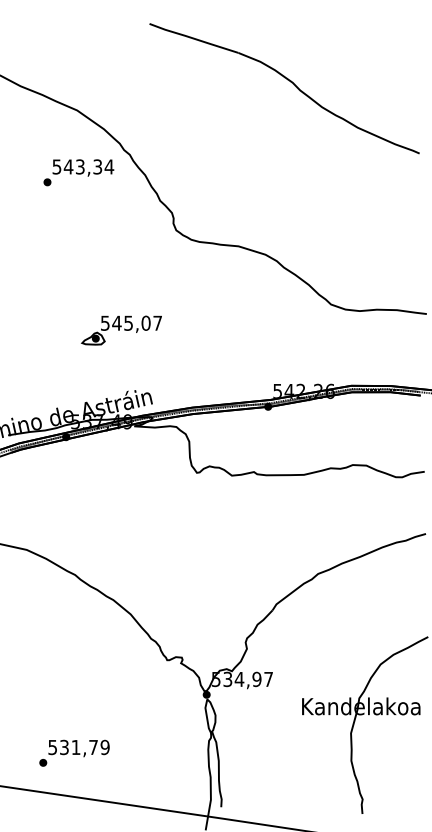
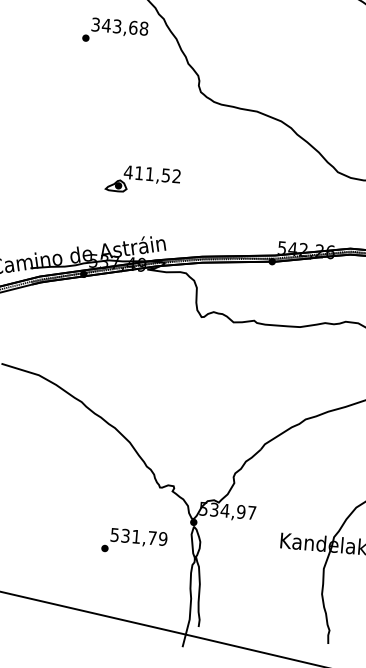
text: (83, 166) -> (120, 26), 543,34 -> 343,68
text: (130, 322) -> (151, 173), 545,07 -> 411,52
text: (74, 752) -> (134, 541), moved

